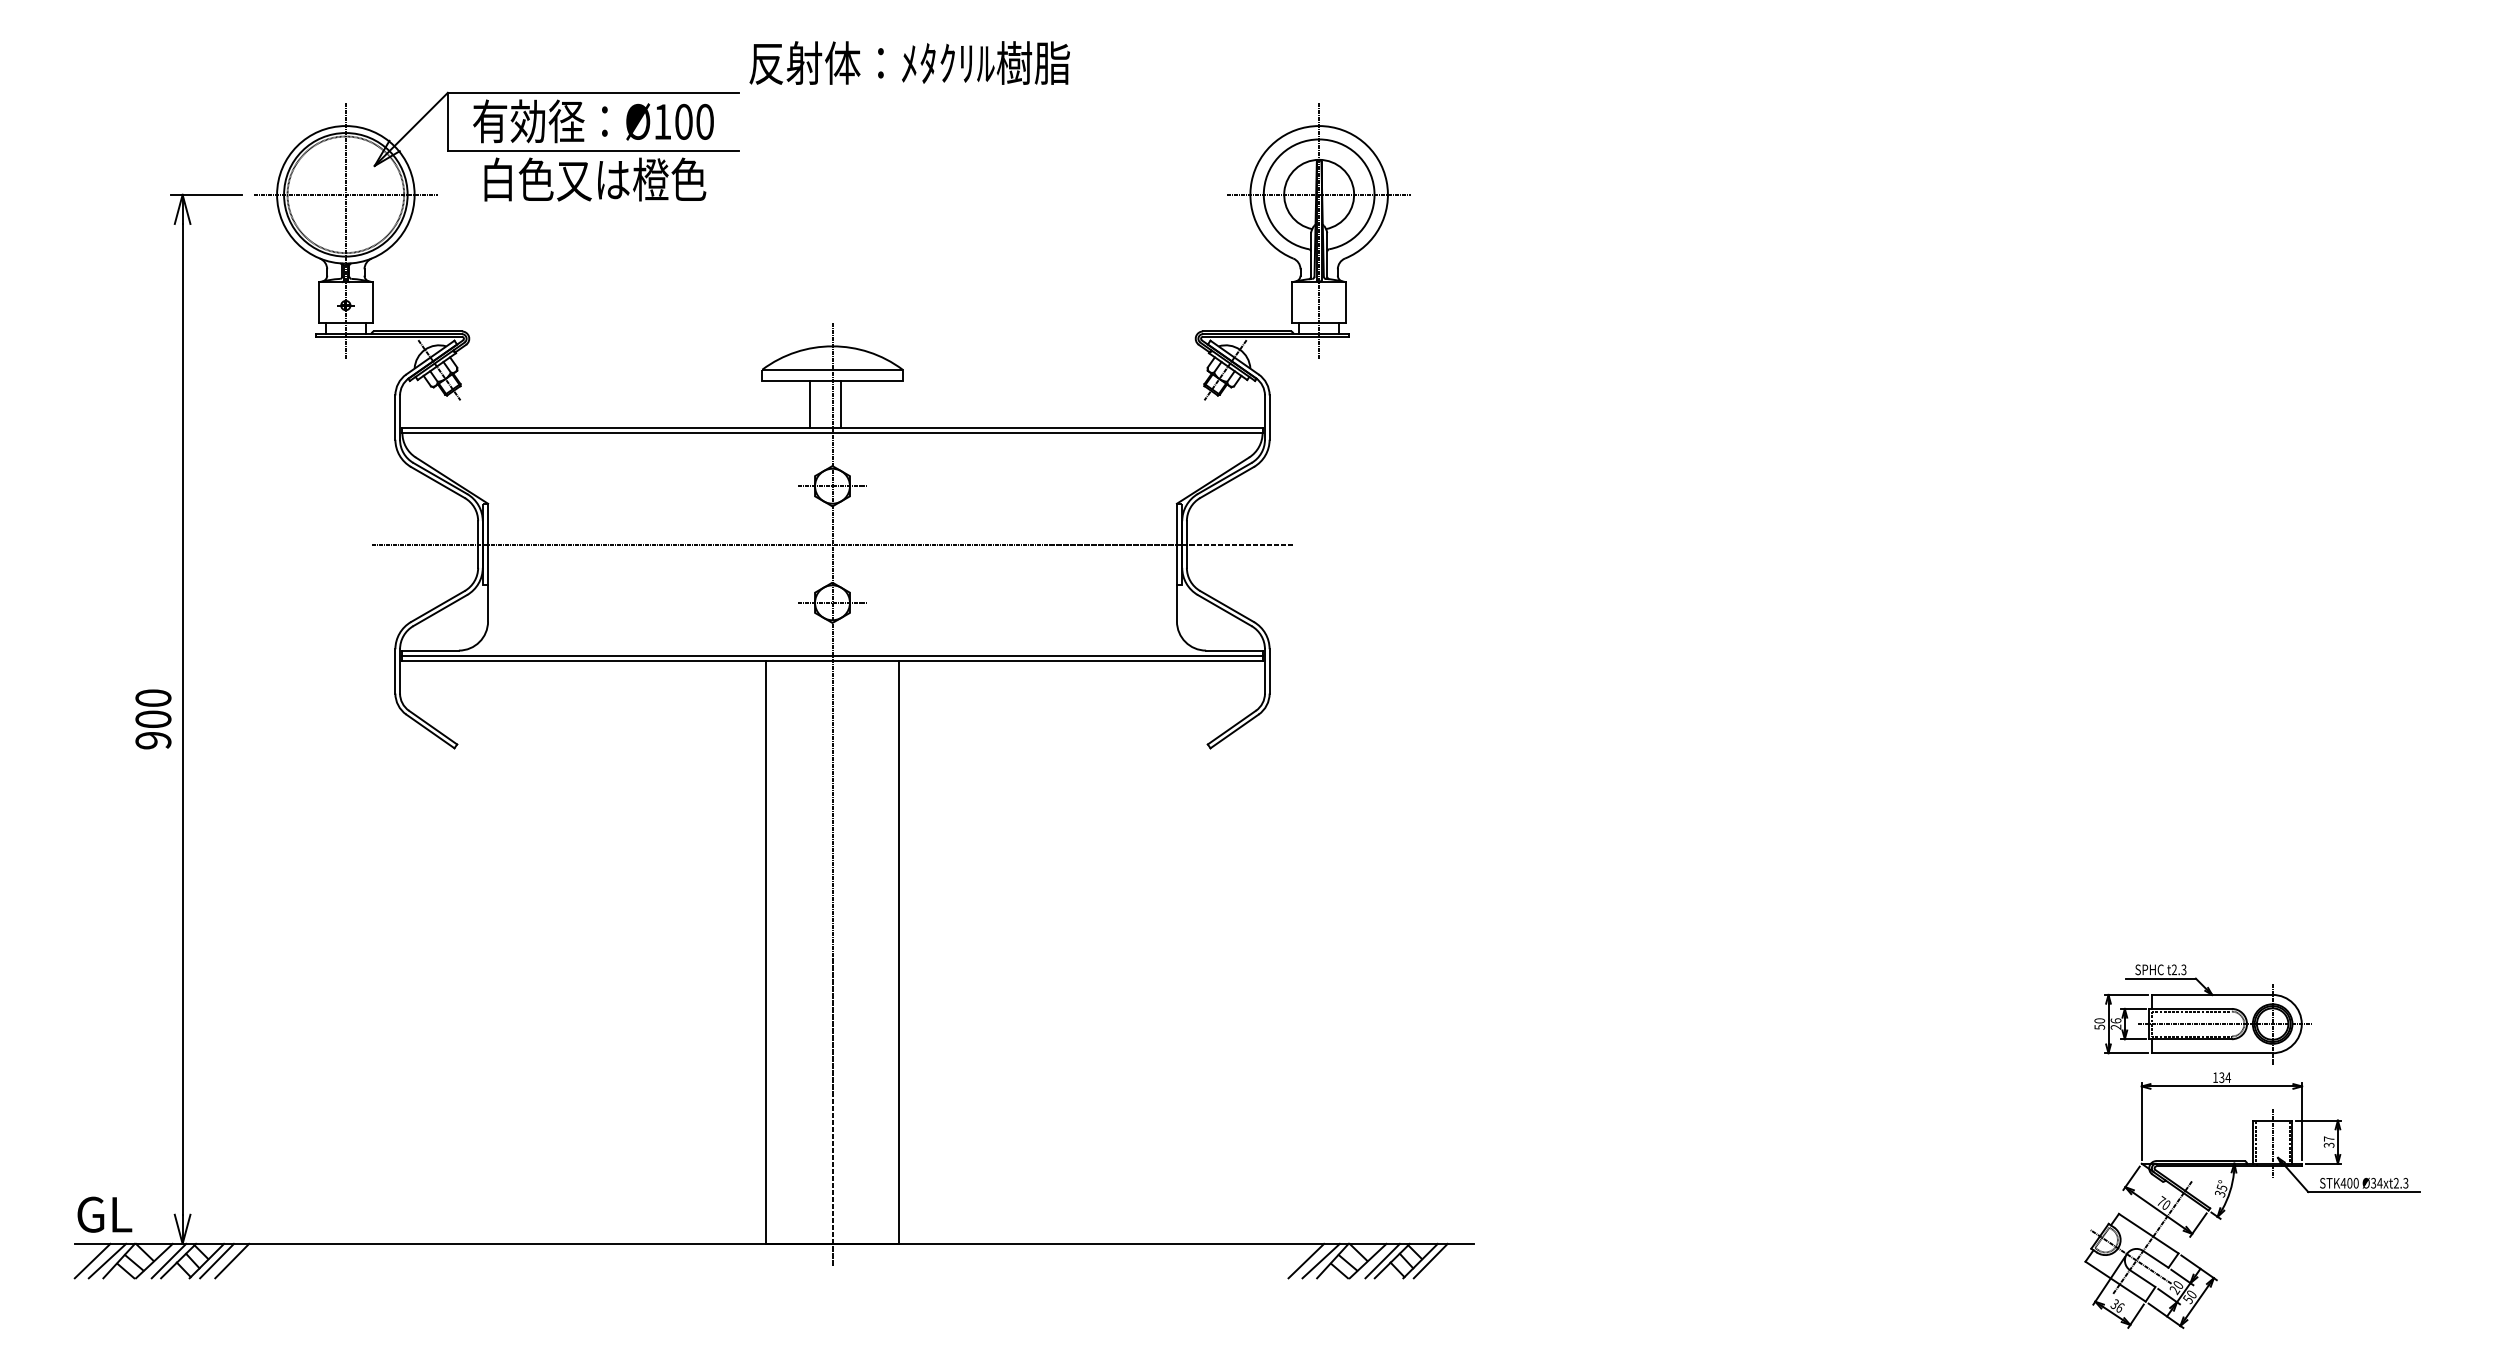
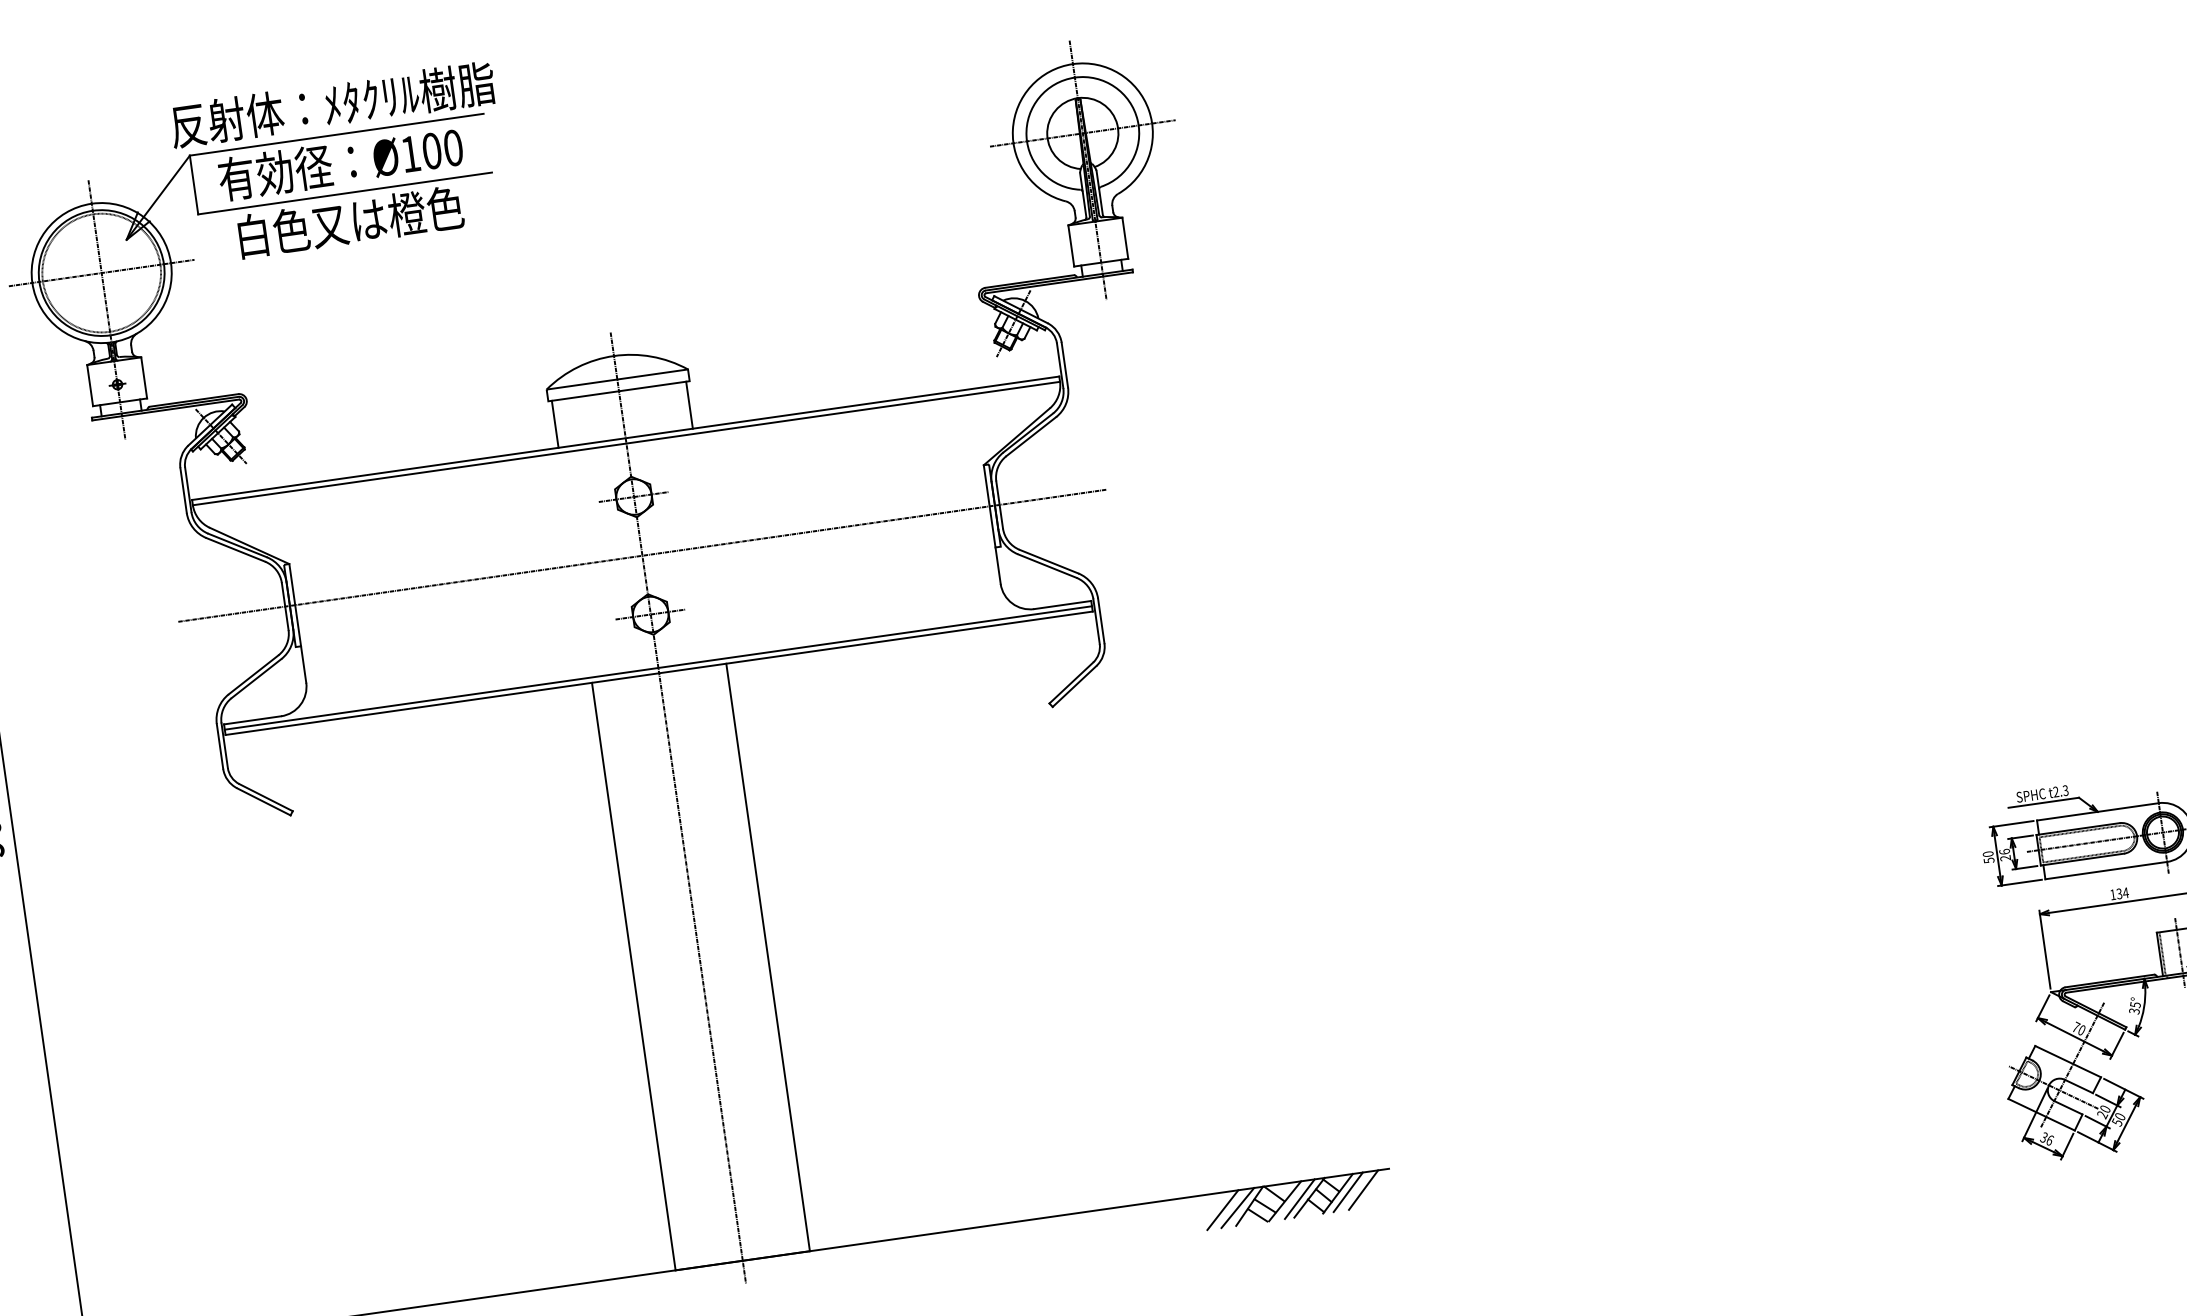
text: (909, 62) -> (332, 104), moved
line: (809, 404) -> (554, 424), moved
line: (841, 404) -> (689, 405), moved
line: (1445, 1260) -> (1363, 1189), added

